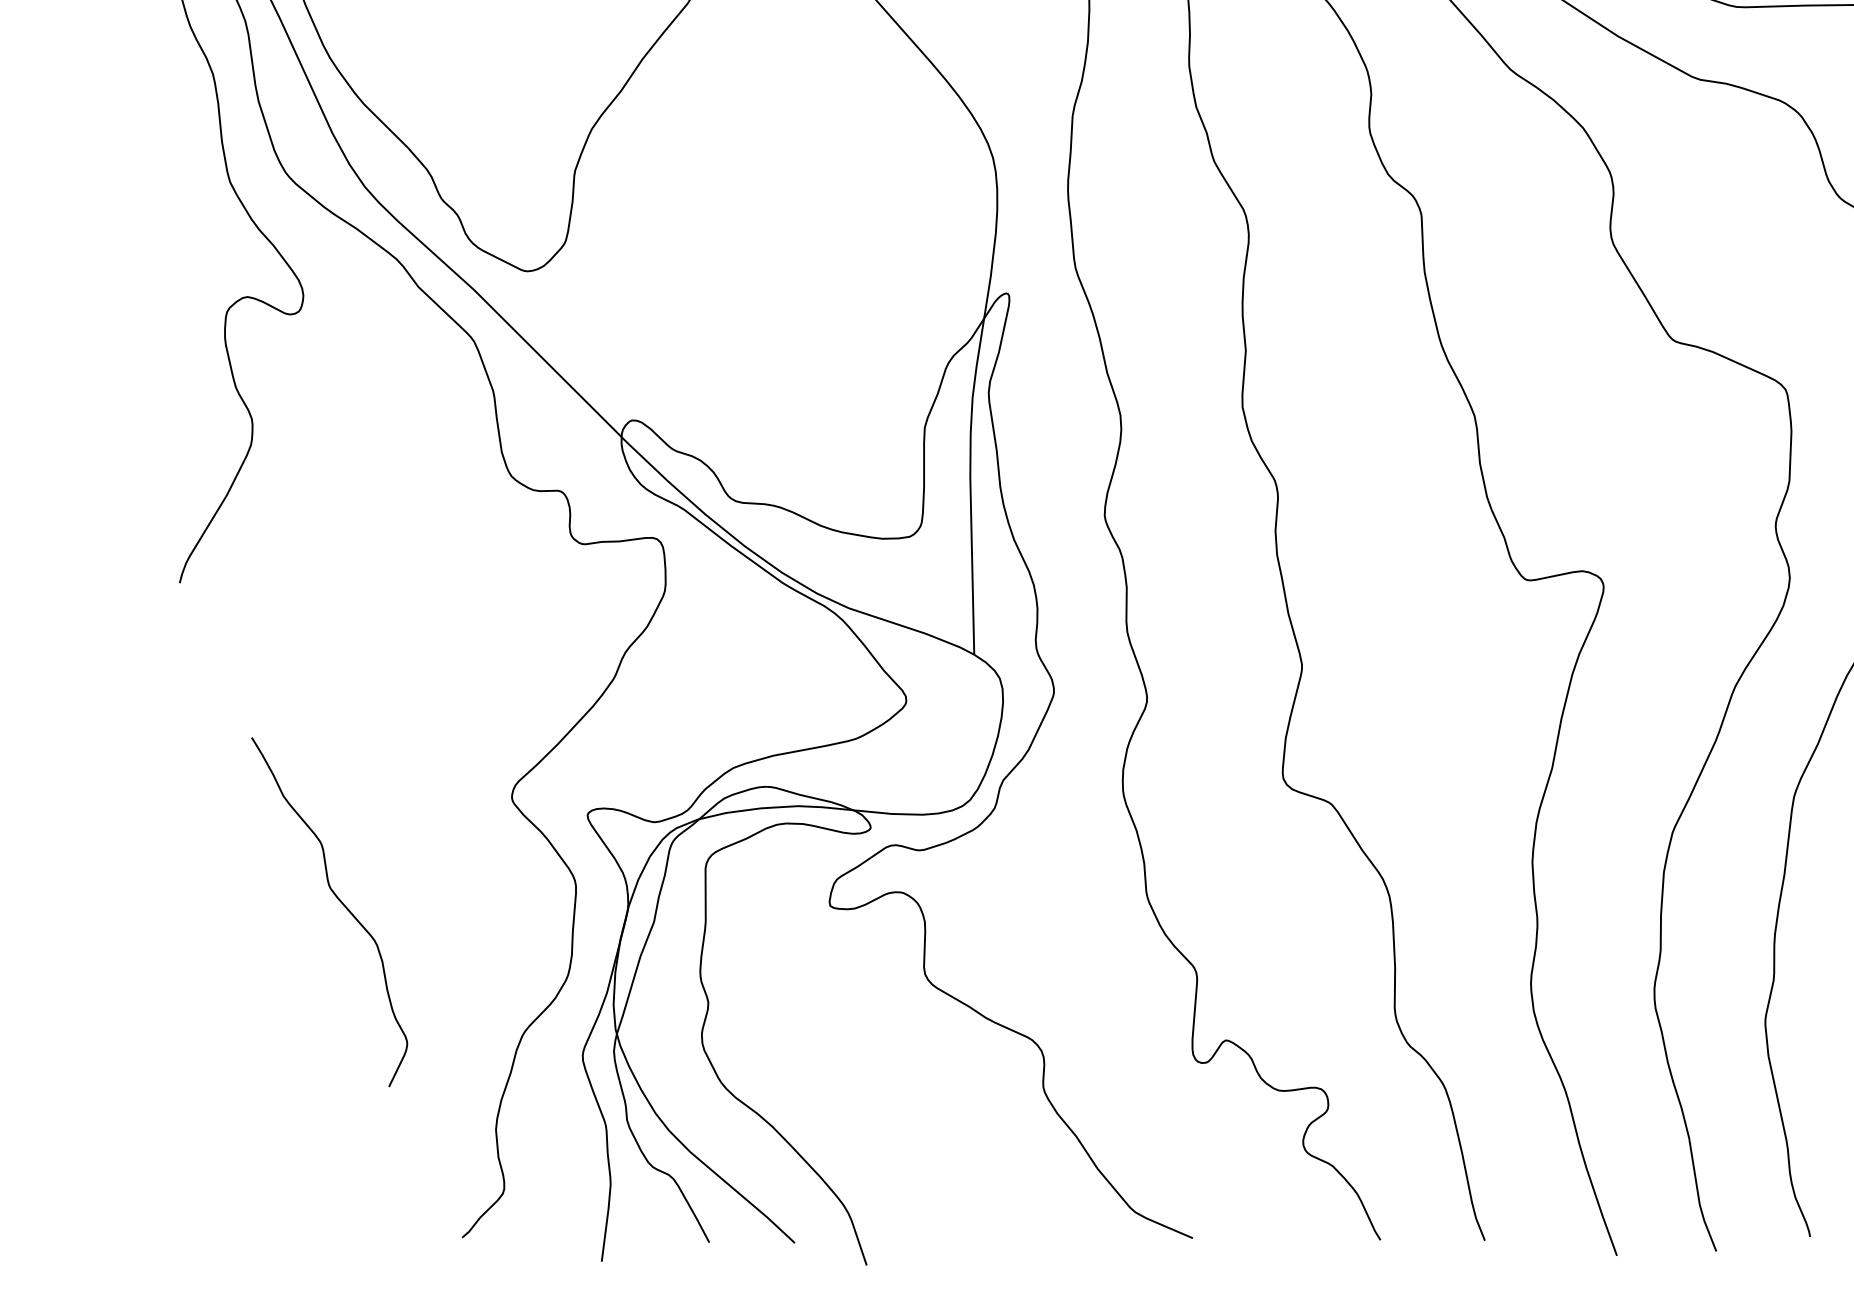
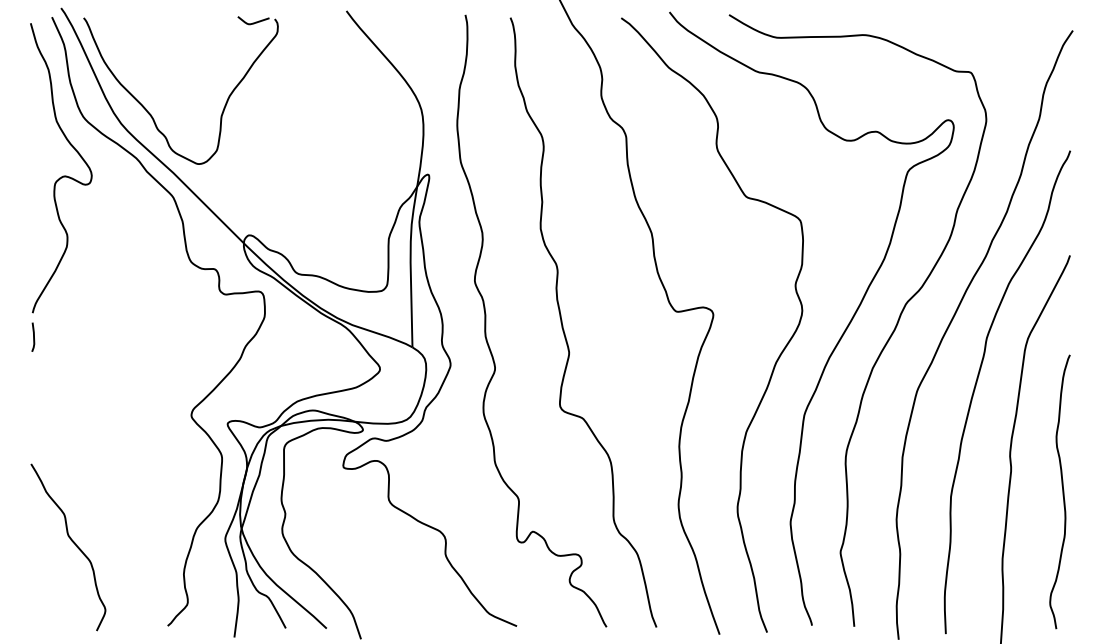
line: (181, 631) -> (33, 336), added
curve: (338, 901) -> (72, 542), moved

